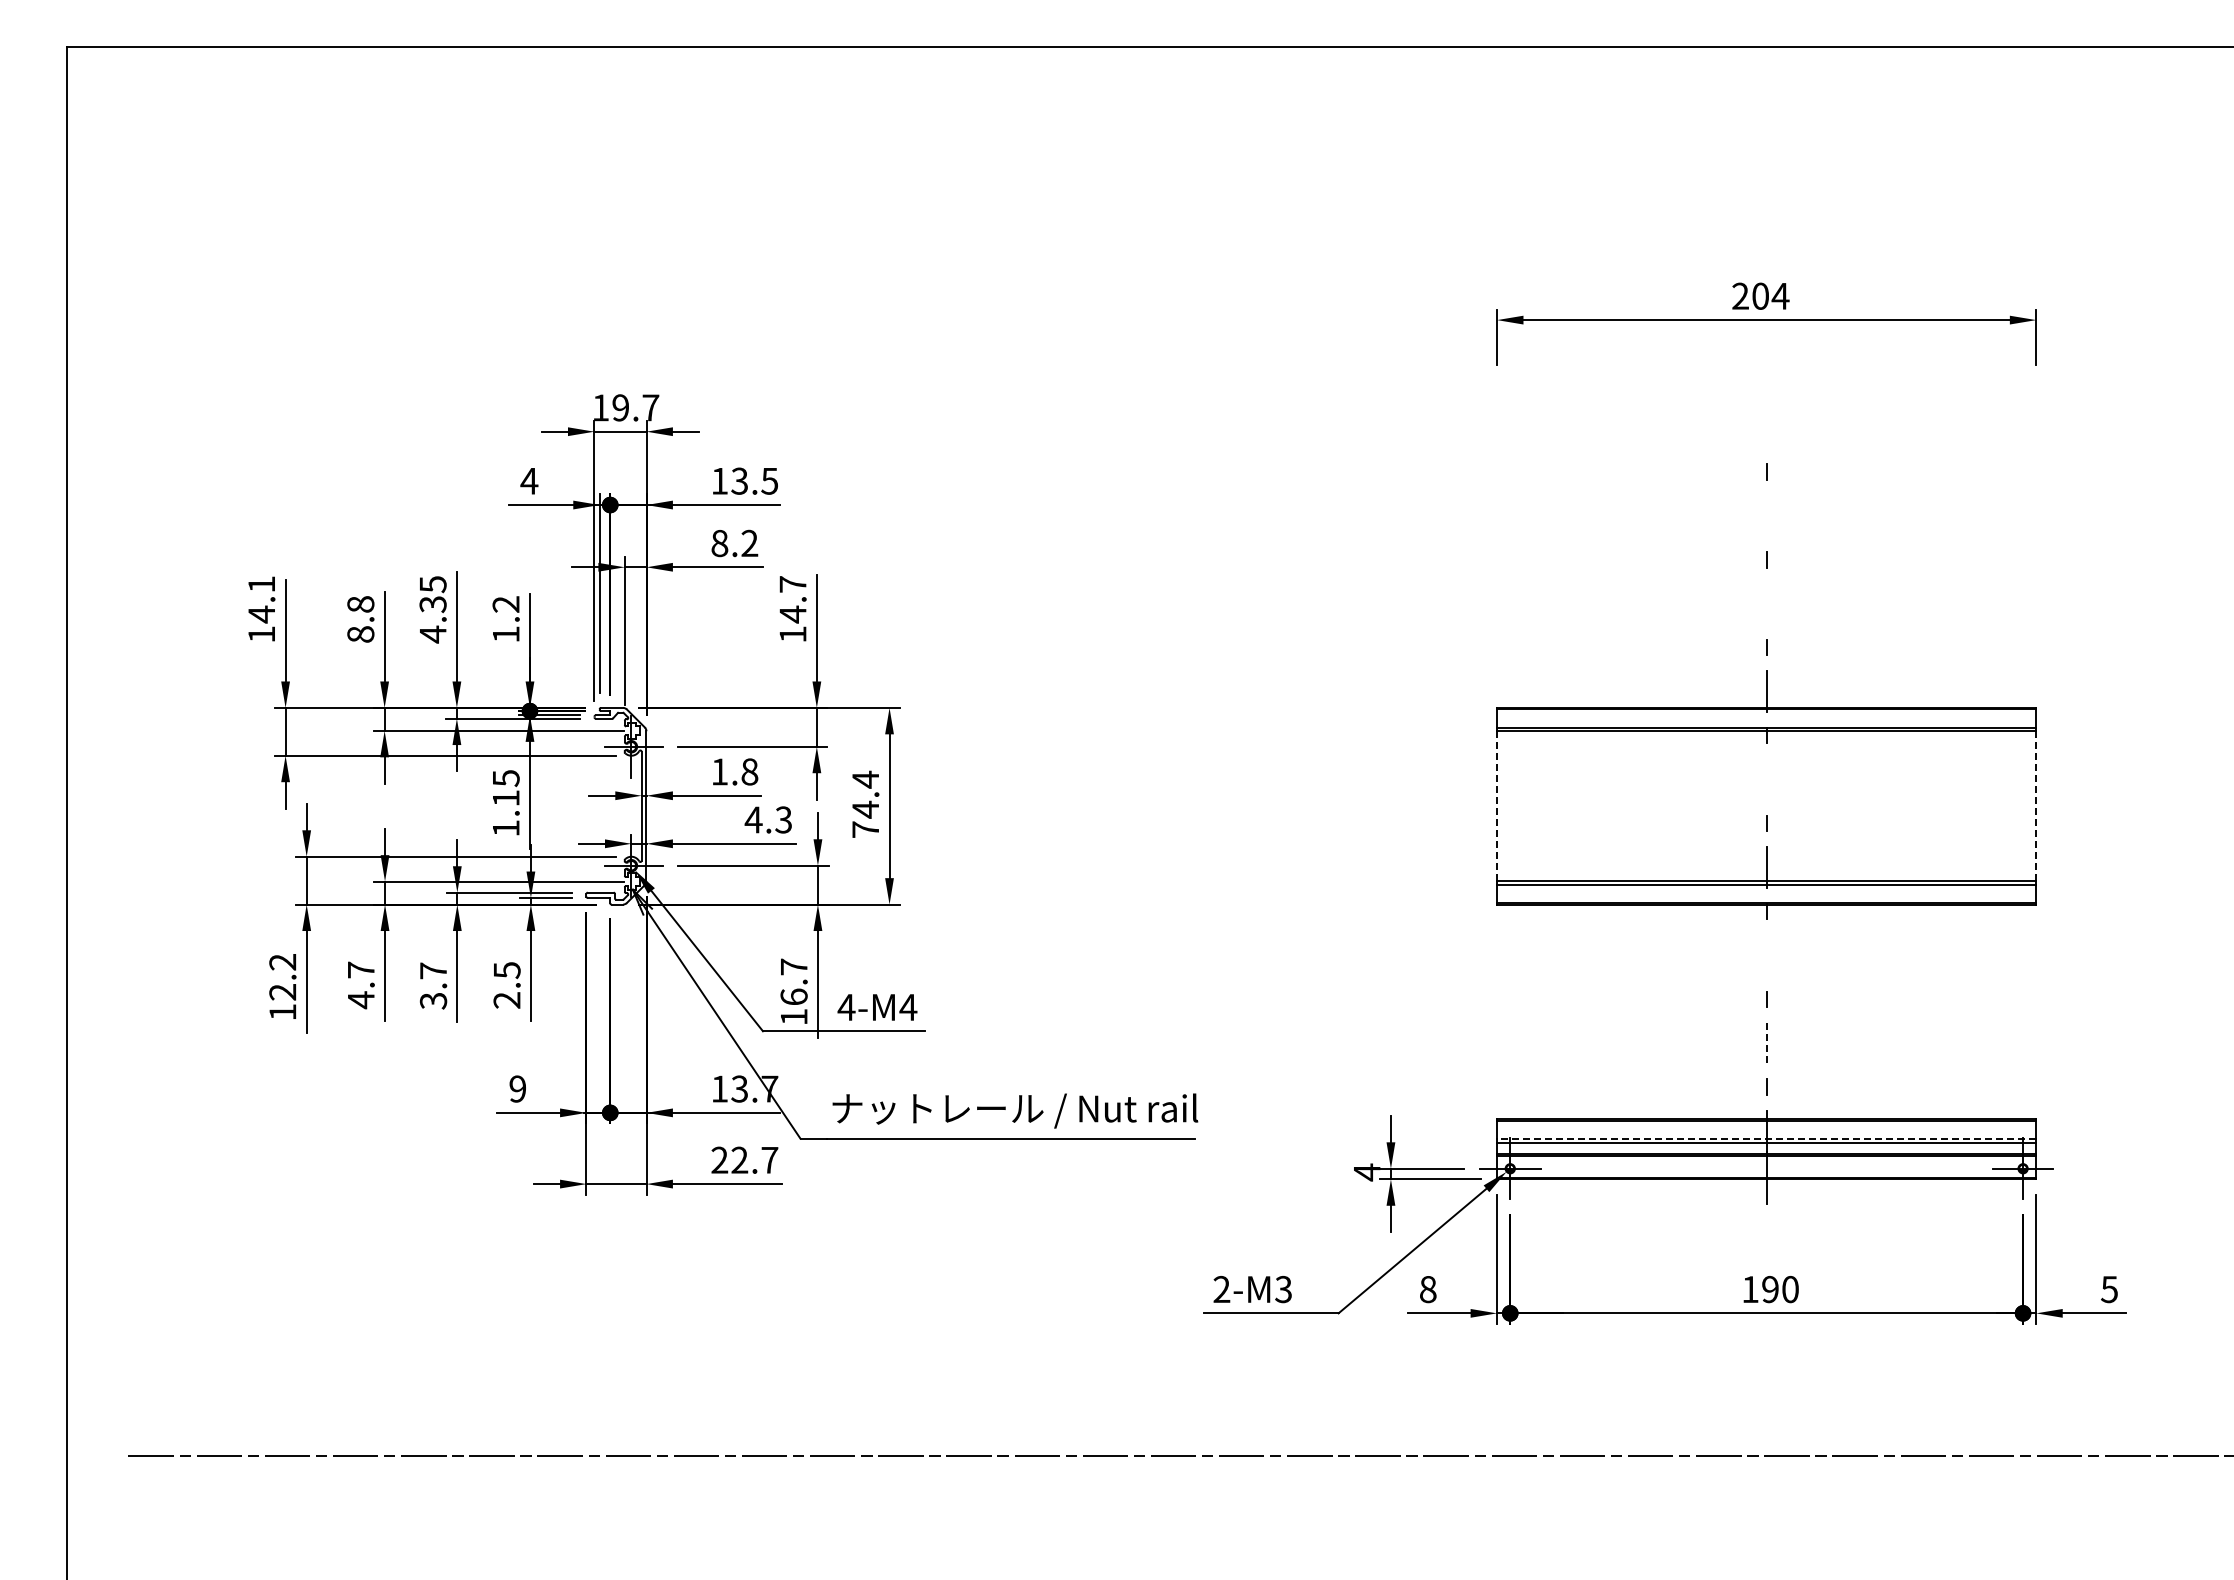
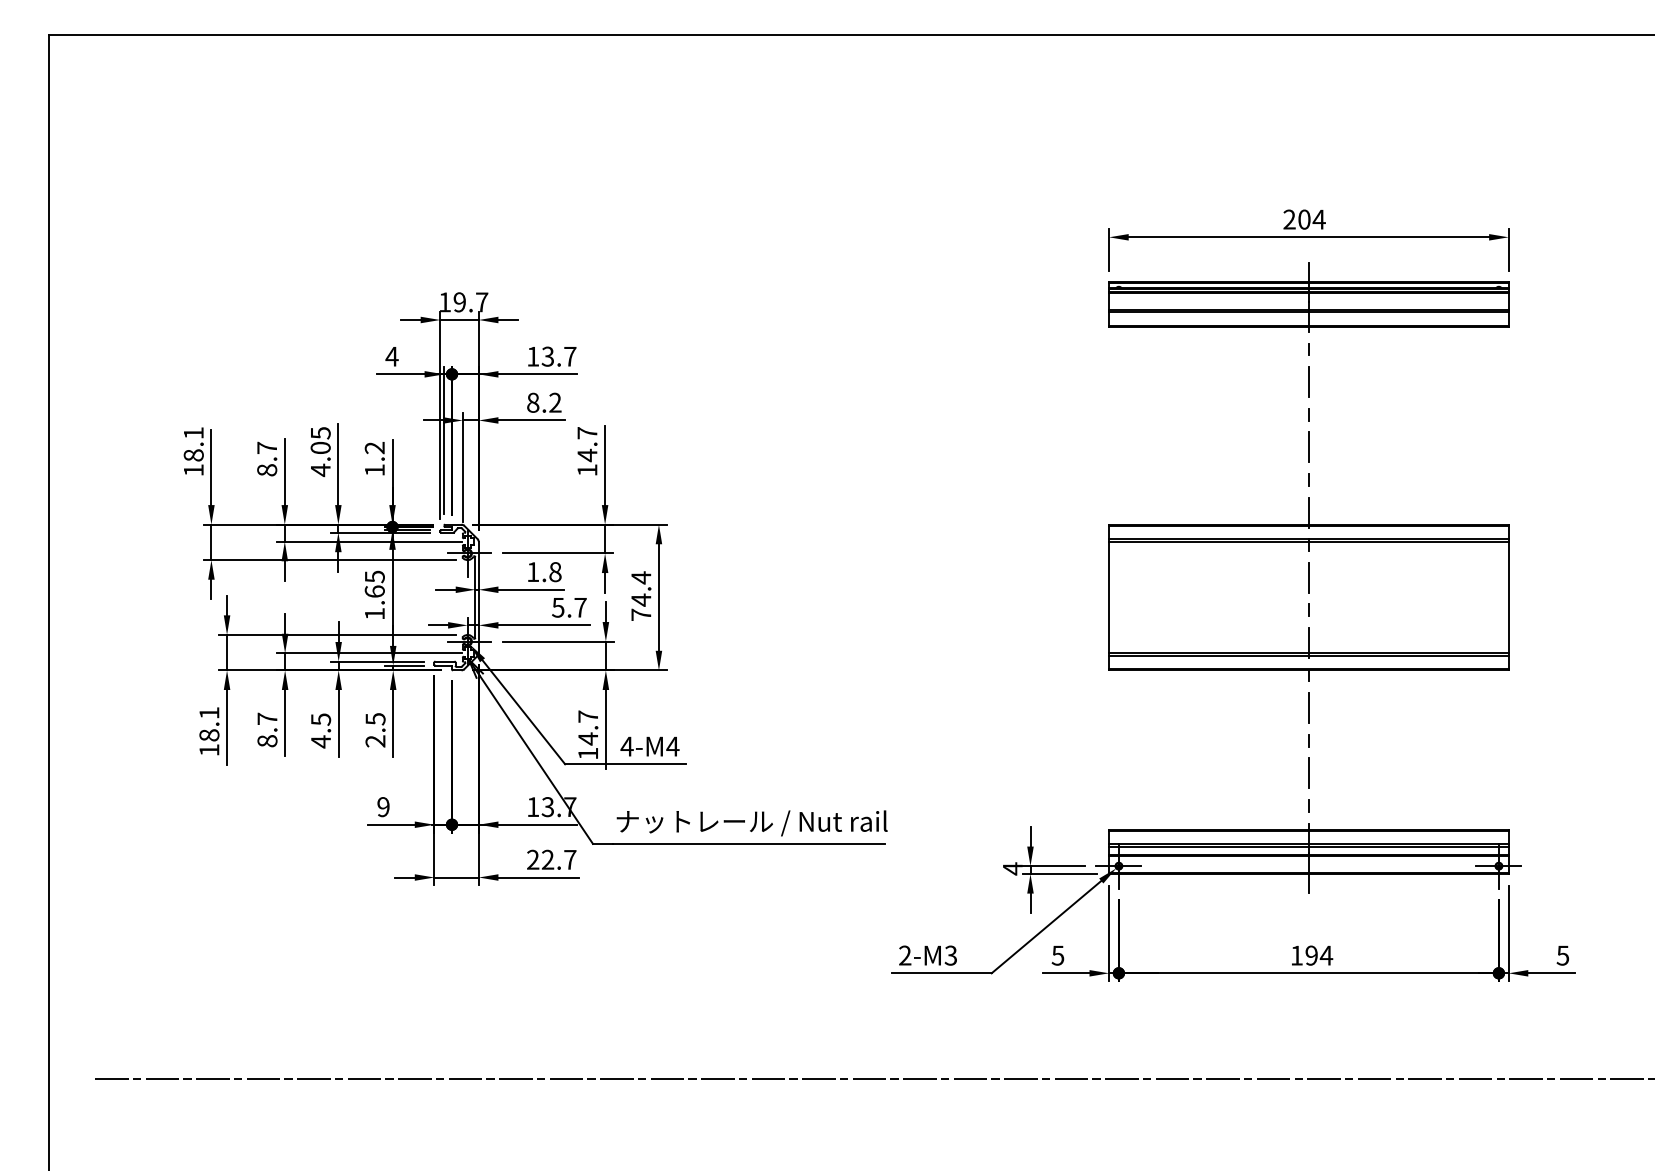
part: (1766, 401) -> (1308, 297), added
text: (769, 481) -> (570, 356), 13.5 -> 13.7
line: (1766, 515) -> (1308, 382), added
line: (1766, 603) -> (1308, 447), added
text: (360, 604) -> (266, 448), 8.8 -> 8.7
text: (432, 604) -> (320, 448), 4.35 -> 4.05
text: (261, 614) -> (193, 455), 14.1 -> 18.1
line: (1766, 779) -> (1308, 577), added
text: (505, 797) -> (374, 591), 1.15 -> 1.65
line: (1497, 806) -> (1109, 597), dashed -> solid
line: (2036, 806) -> (1508, 597), dashed -> solid
text: (768, 819) -> (569, 607), 4.3 -> 5.7
line: (1766, 955) -> (1308, 708), added
text: (282, 977) -> (209, 724), 12.2 -> 18.1
text: (433, 986) -> (321, 731), 3.7 -> 4.5
text: (793, 997) -> (587, 739), 16.7 -> 14.7
text: (360, 1000) -> (266, 741), 4.7 -> 8.7
line: (1766, 1043) -> (1308, 773), dashed -> solid
line: (1766, 1138) -> (1308, 843), dashed -> solid
text: (1427, 1289) -> (1057, 955), 8 -> 5
text: (1790, 1289) -> (1326, 955), 190 -> 194

